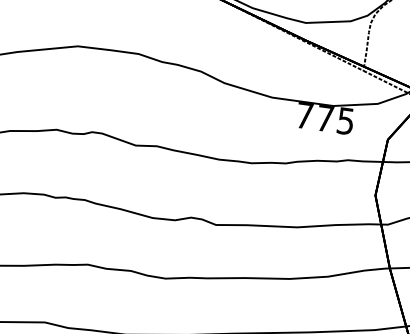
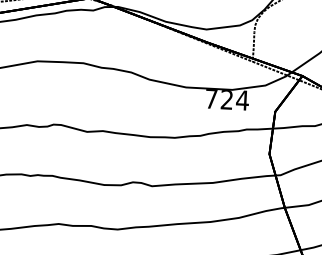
text: (335, 120) -> (234, 100), 775 -> 724

